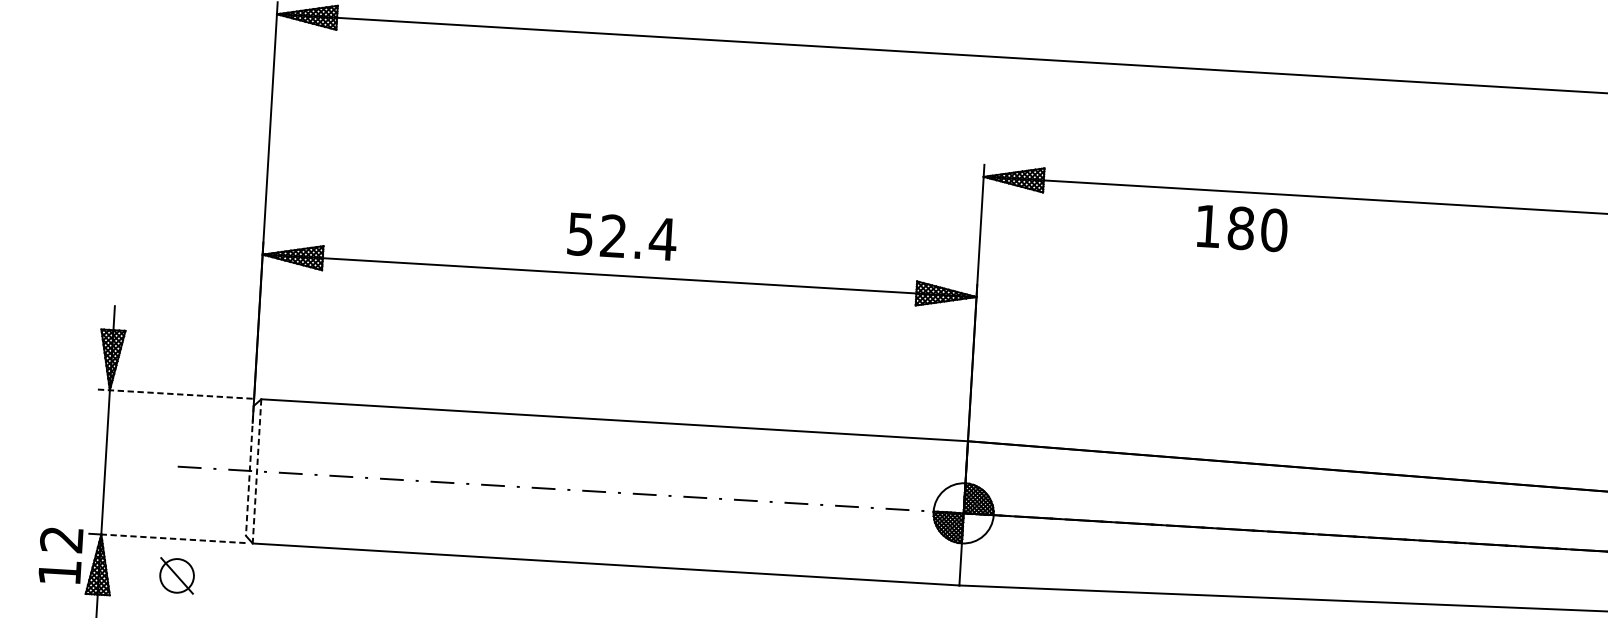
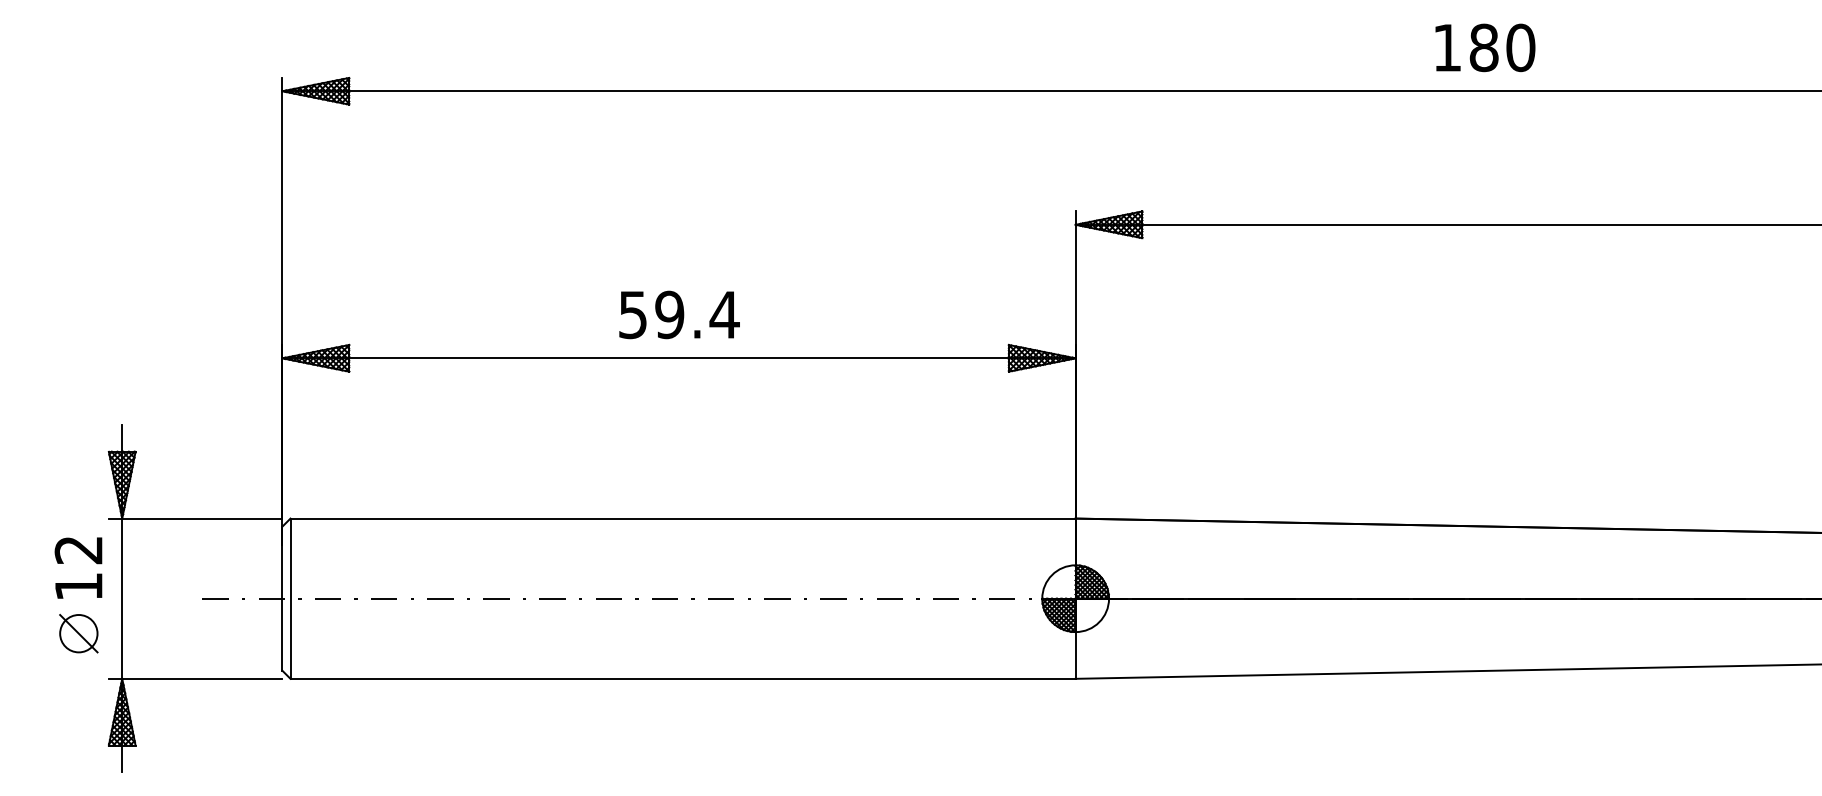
text: (1242, 228) -> (1485, 47), moved
text: (613, 235) -> (669, 314), 52.4 -> 59.4
line: (175, 394) -> (195, 518), dashed -> solid
line: (249, 471) -> (282, 599), dashed -> solid
line: (257, 472) -> (290, 599), dashed -> solid
line: (172, 538) -> (201, 678), dashed -> solid
text: (60, 555) -> (78, 567), moved
part: (176, 575) -> (78, 633), moved

